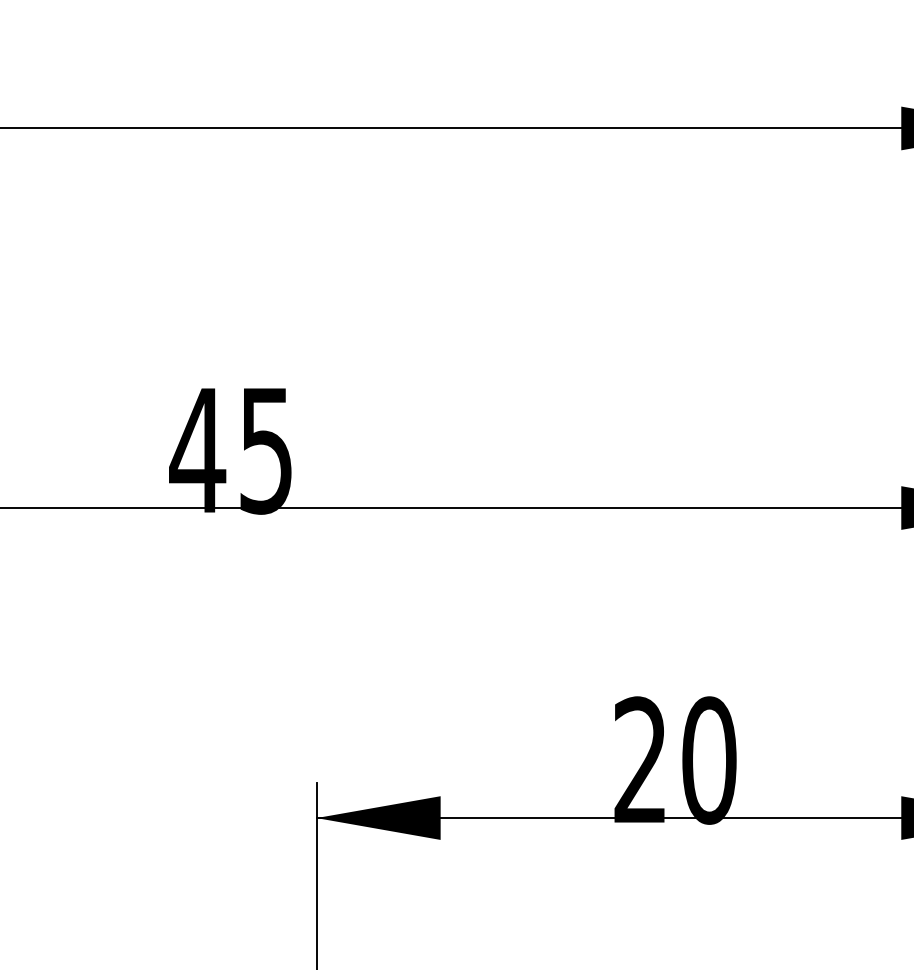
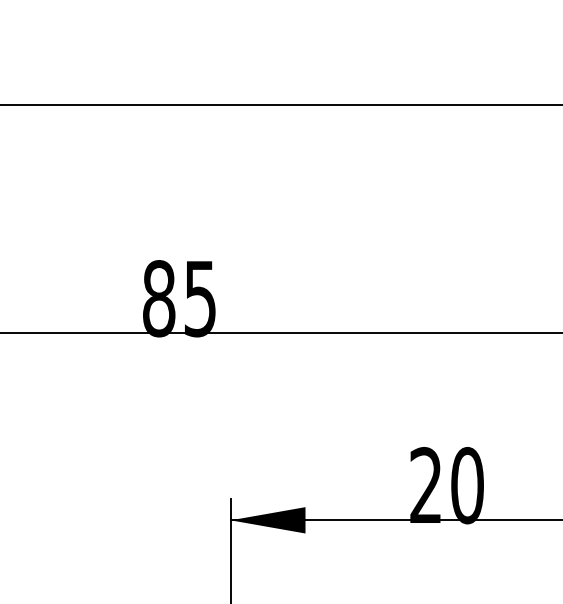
text: (196, 450) -> (158, 298), 45 -> 85

